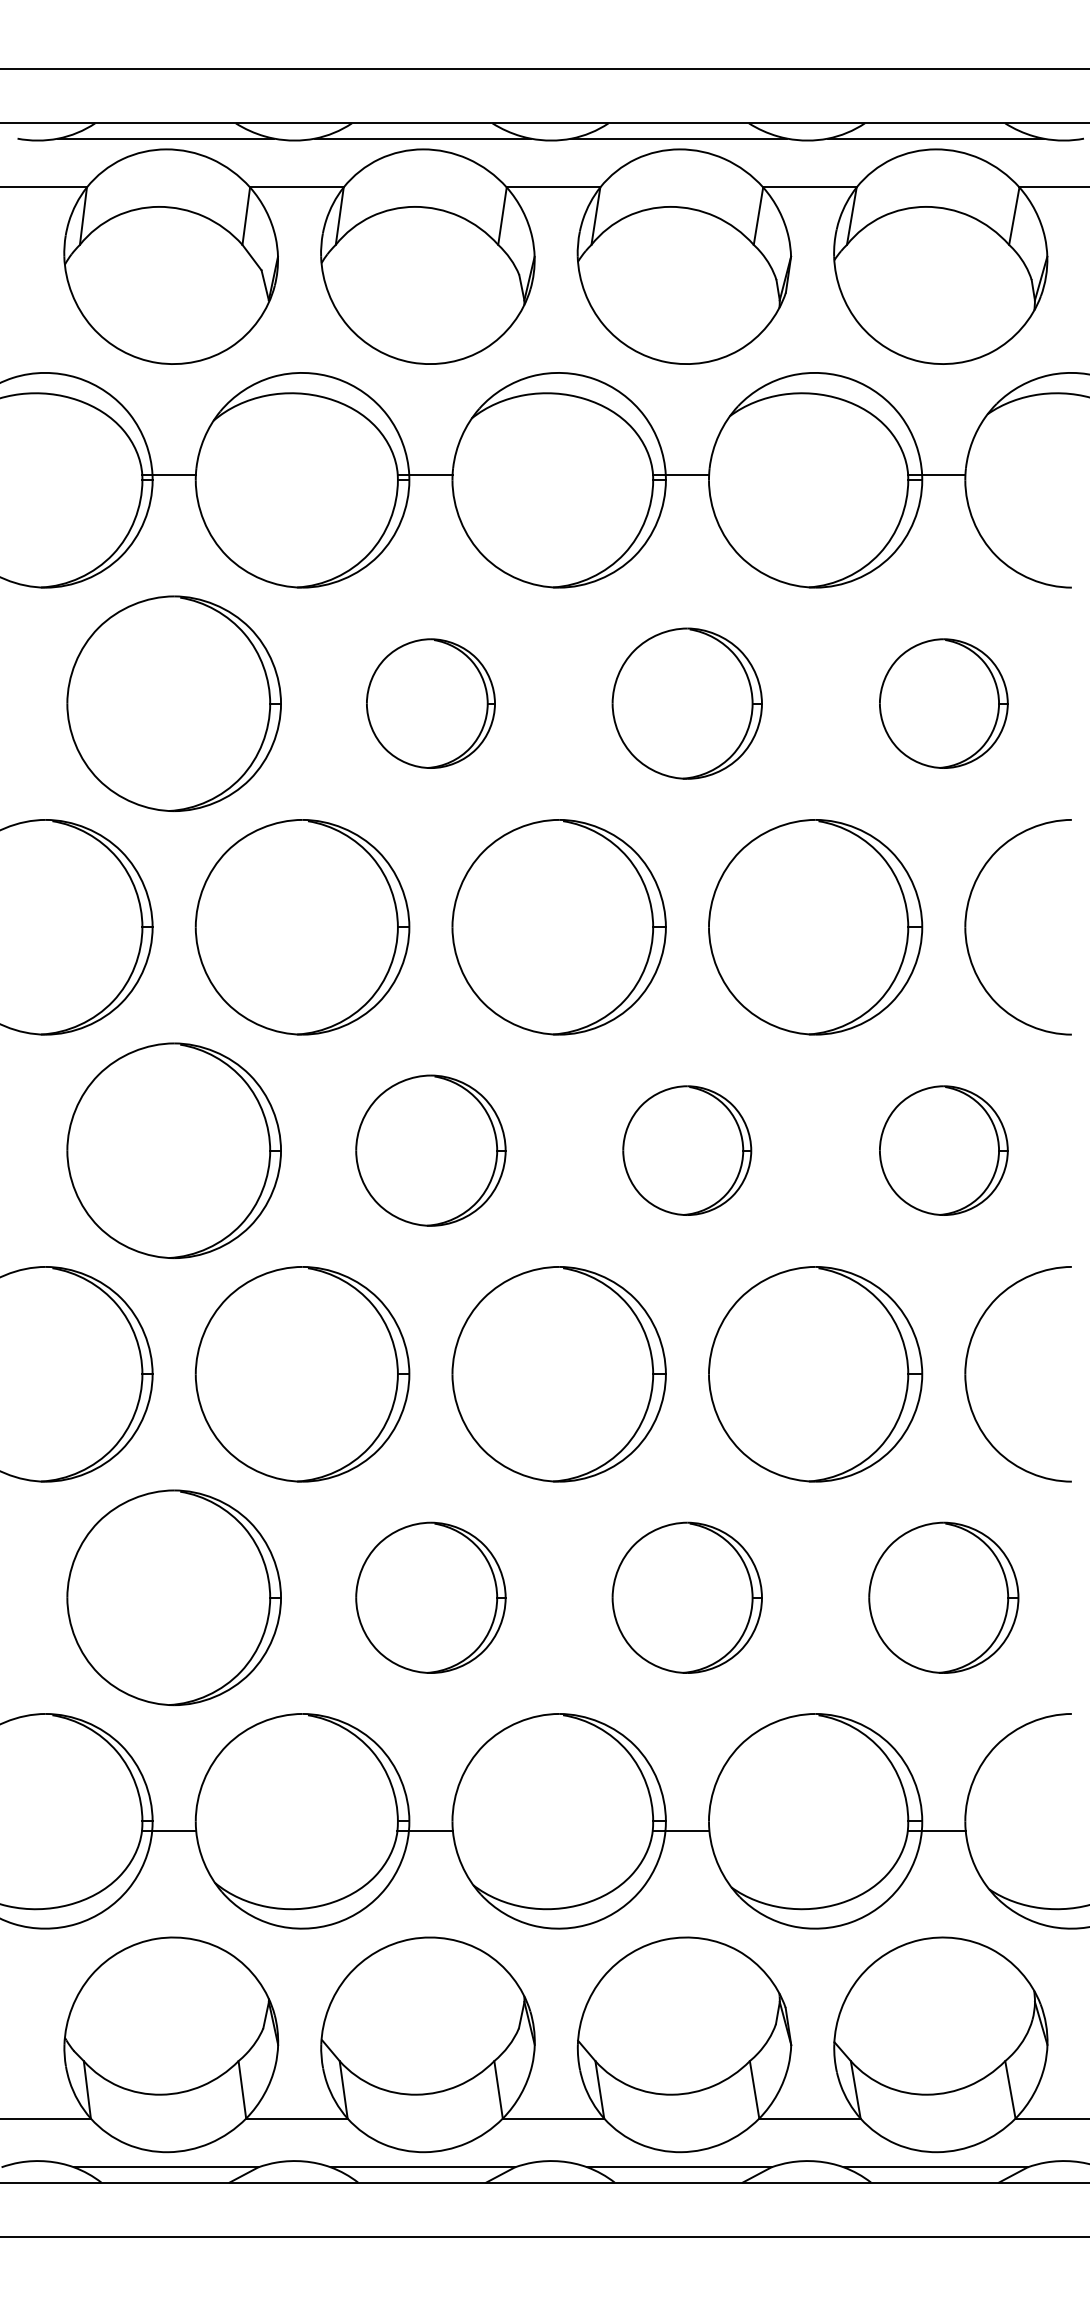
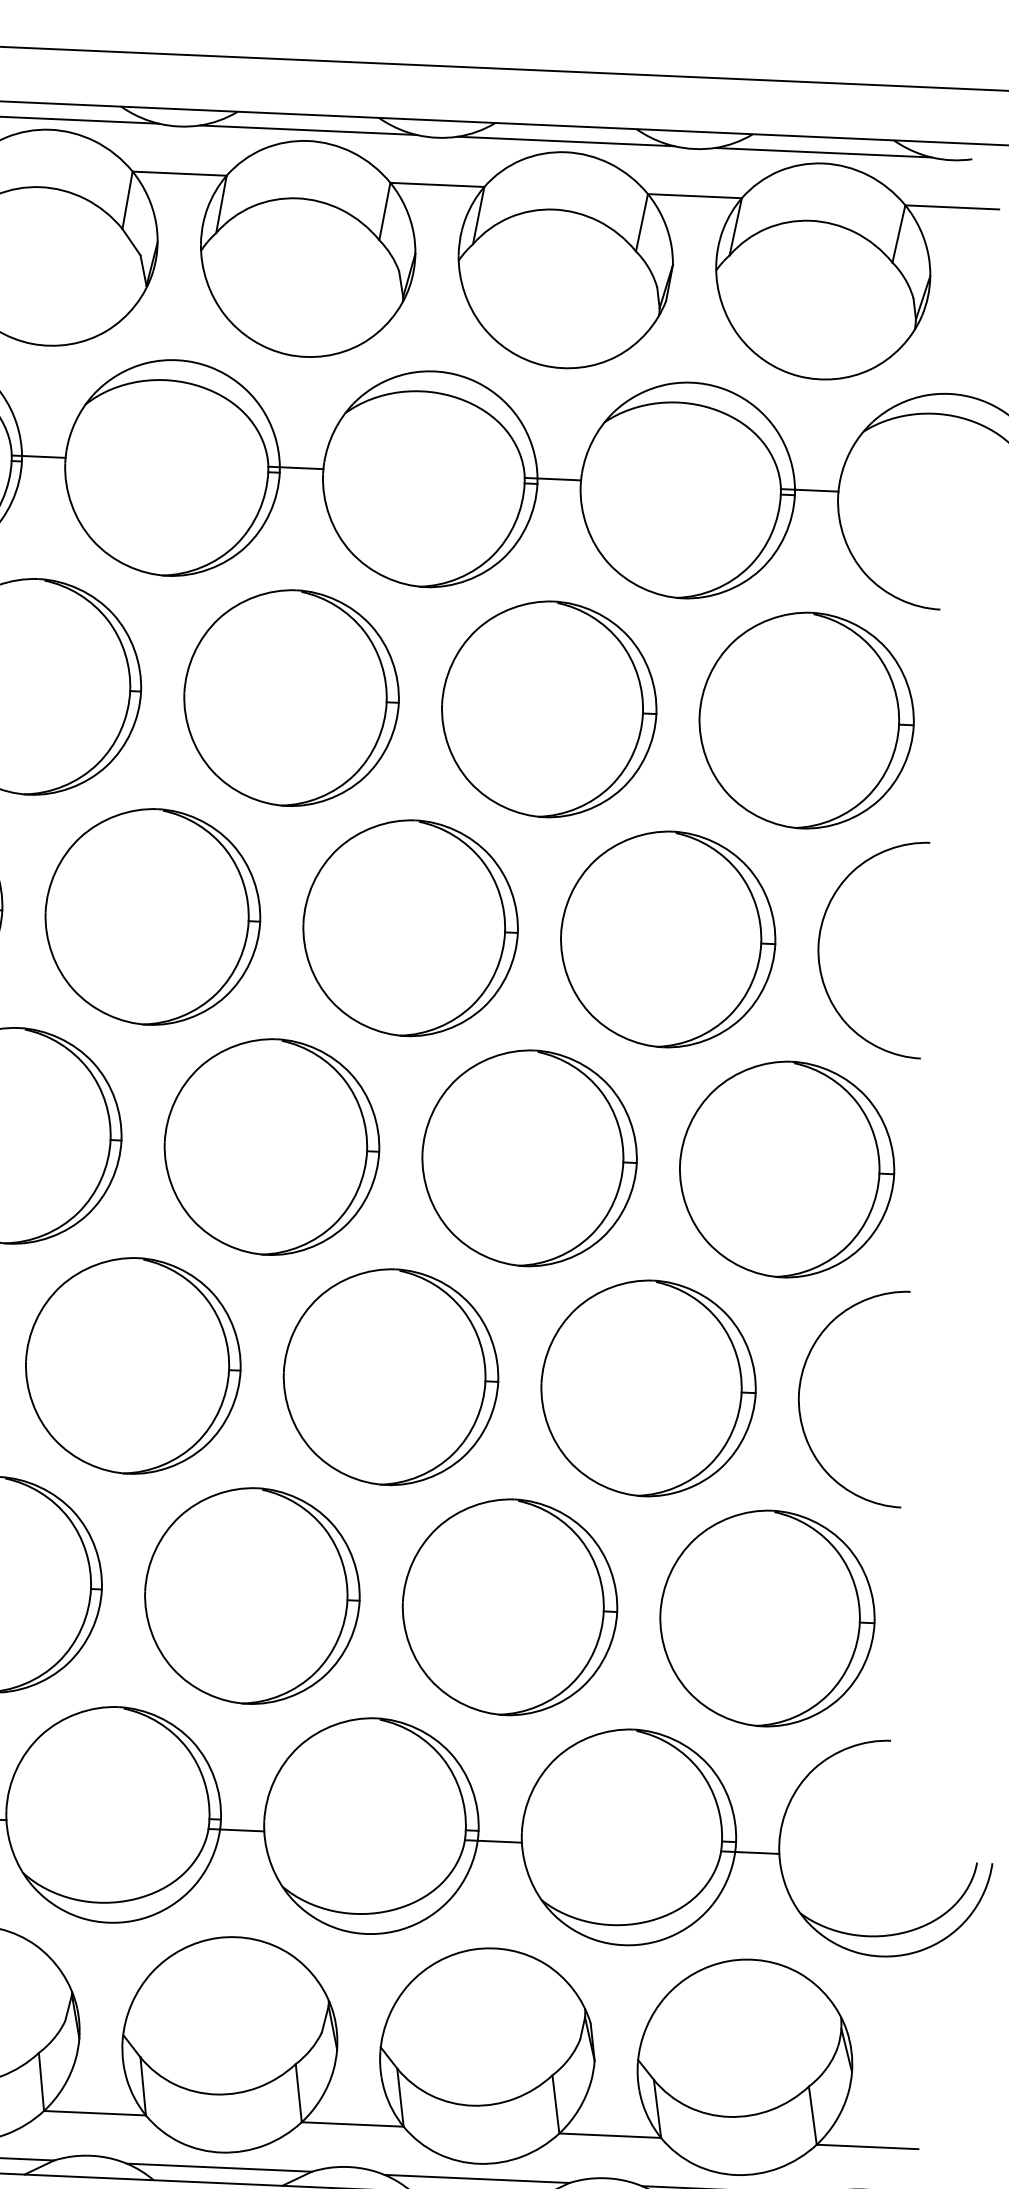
part: (430, 703) -> (291, 697), size x1.67
part: (686, 703) -> (548, 709), size x1.43
part: (943, 703) -> (806, 720), size x1.67
part: (430, 1150) -> (271, 1146), size x1.43
part: (686, 1150) -> (528, 1158), size x1.67
part: (943, 1150) -> (786, 1169), size x1.67
part: (430, 1597) -> (252, 1595), size x1.43
part: (686, 1597) -> (509, 1606), size x1.43
part: (943, 1597) -> (767, 1618), size x1.43

